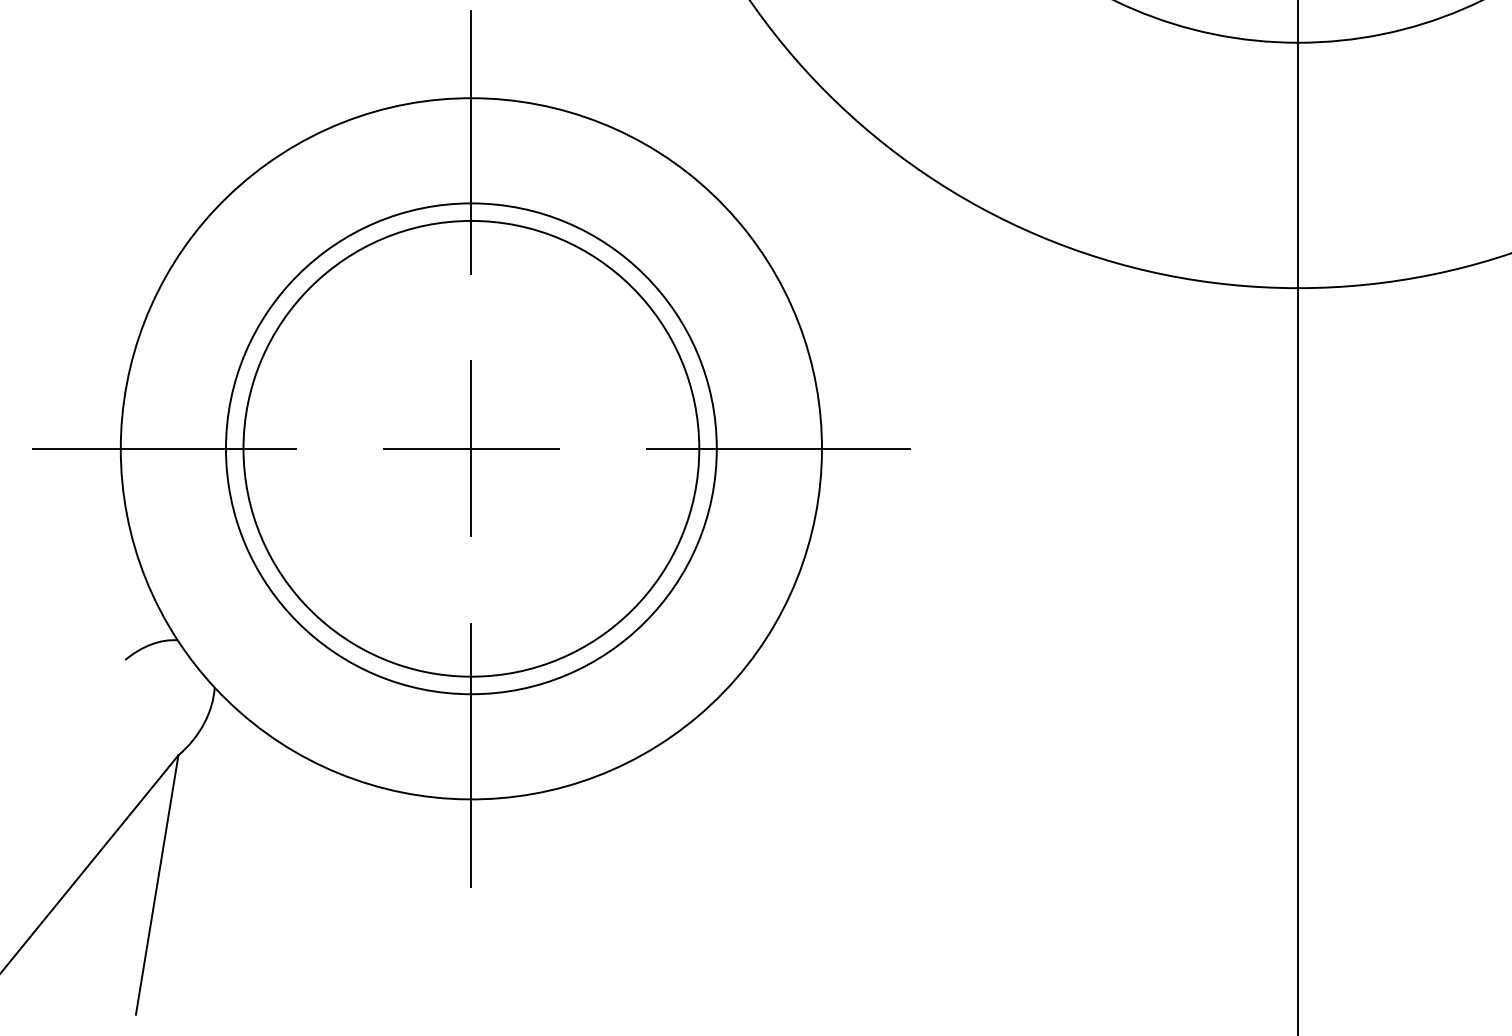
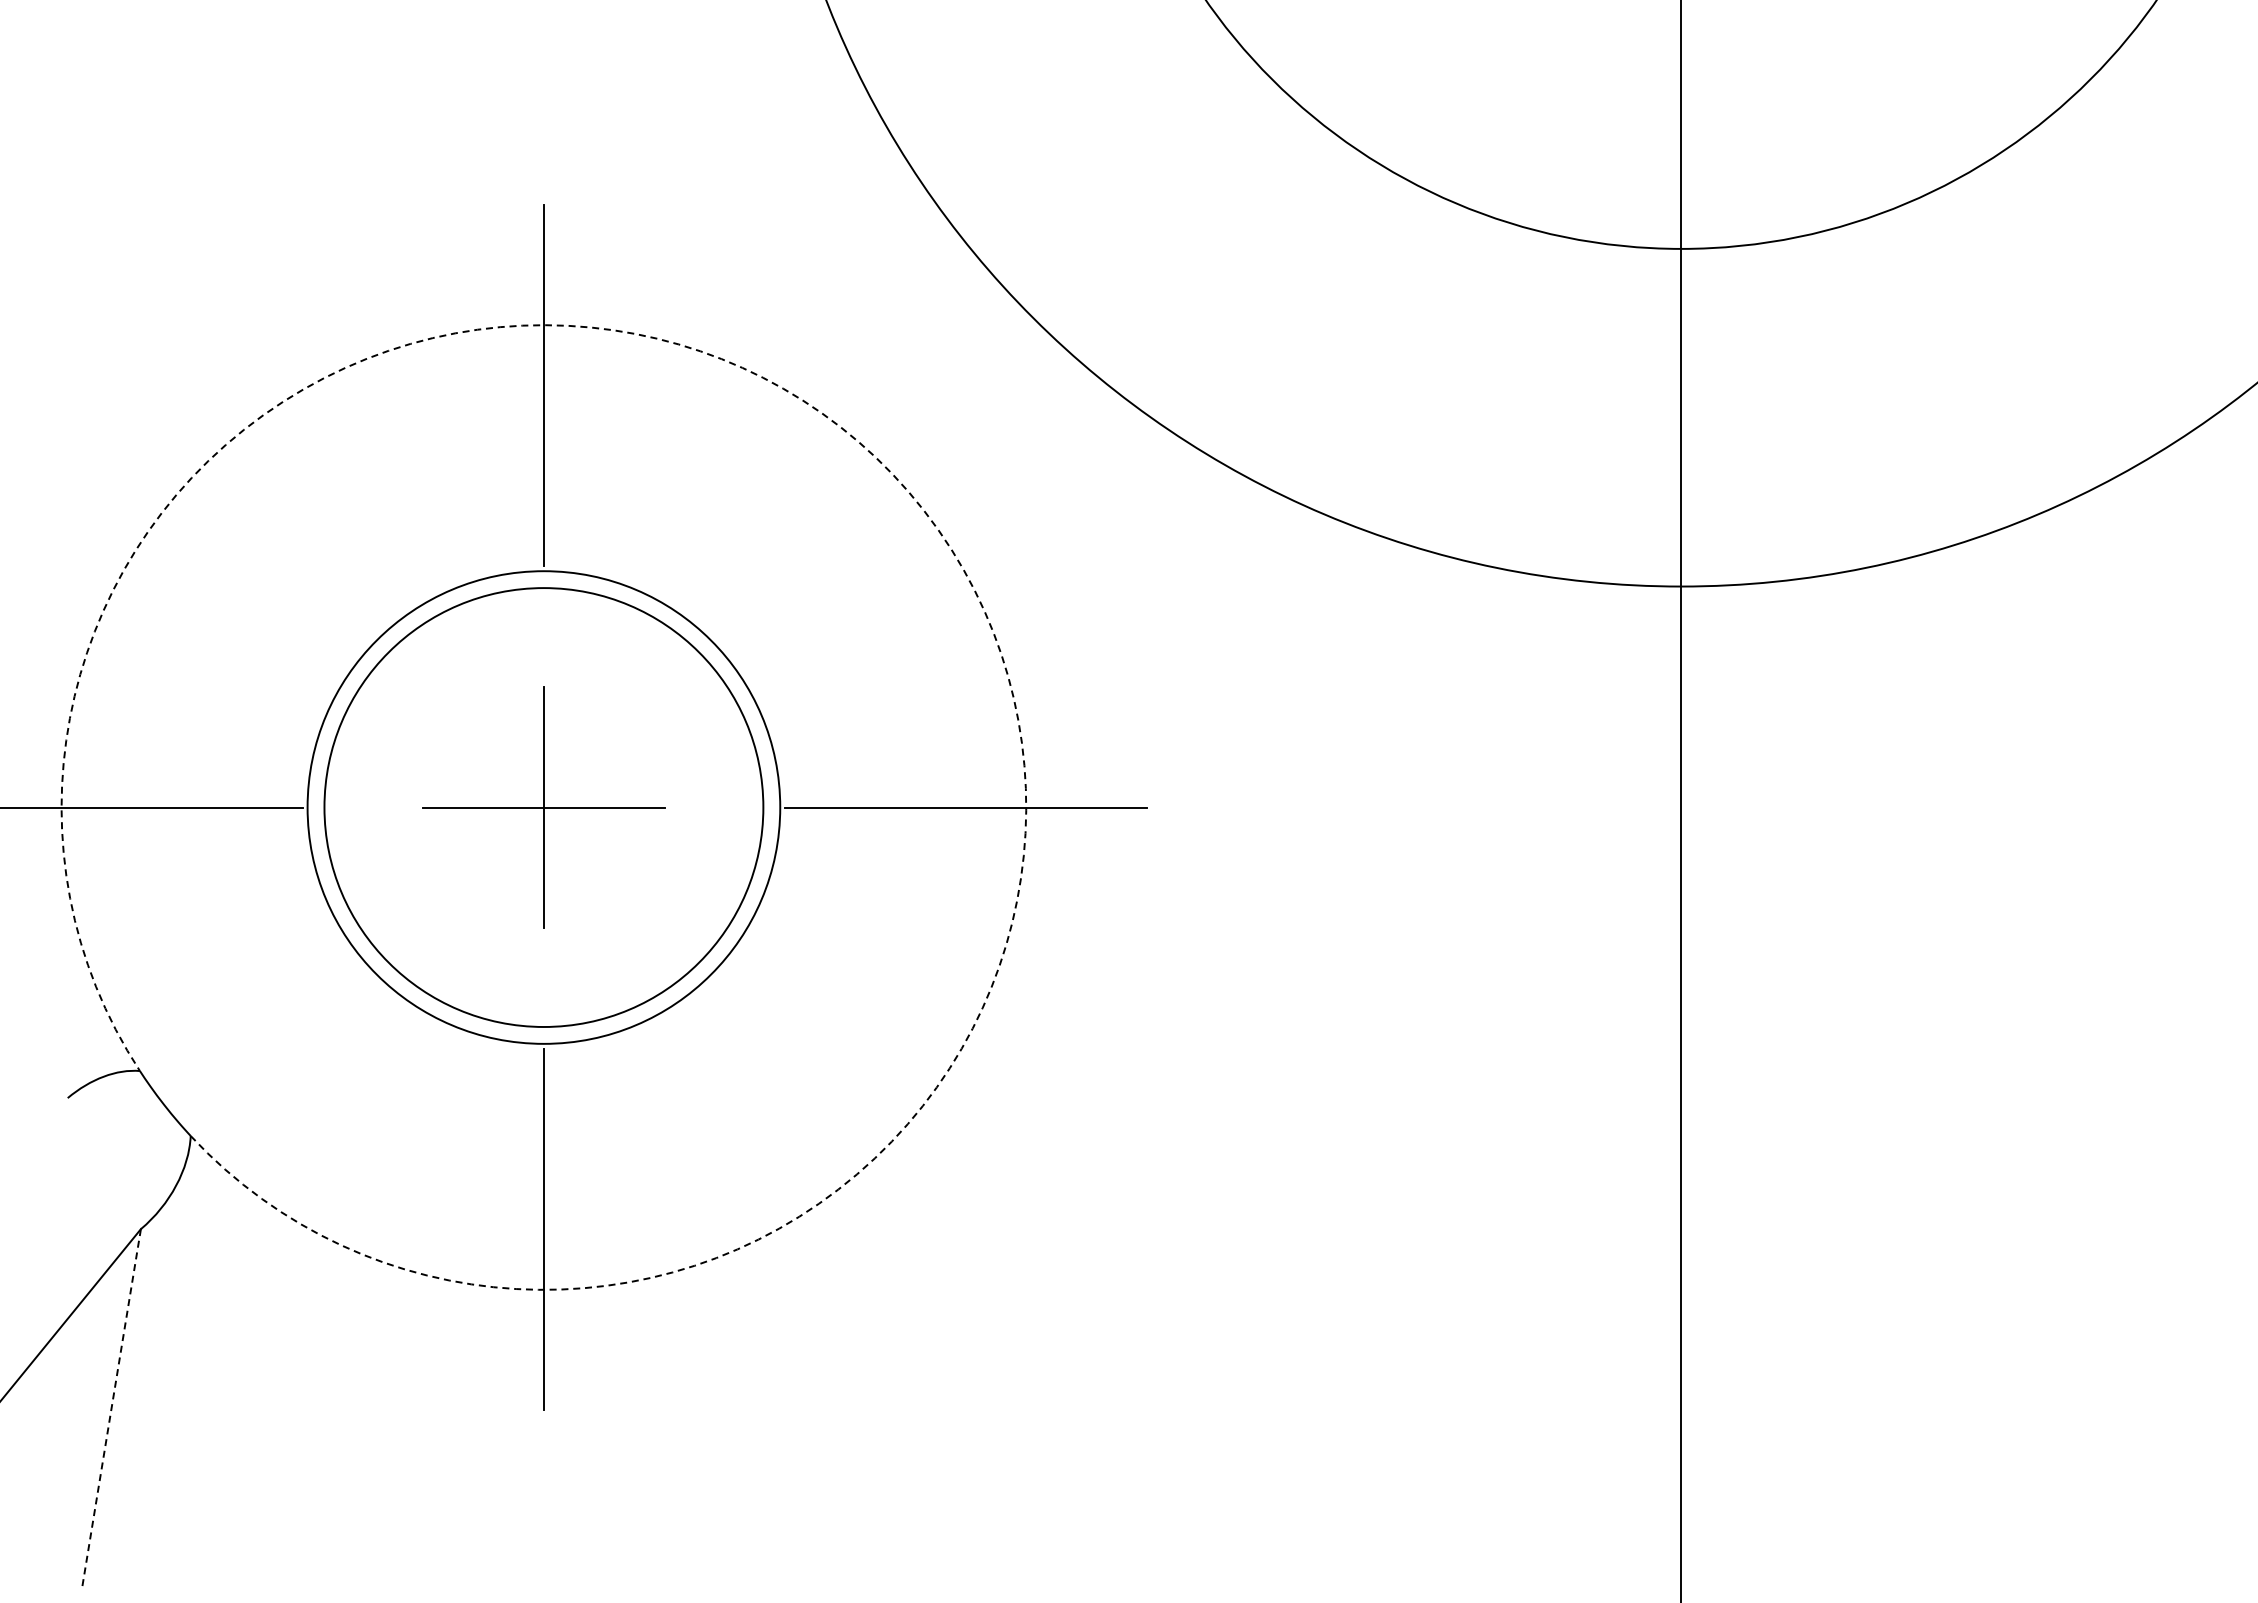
arc: (747, 232) -> (923, 510), solid -> dashed
circle: (471, 448) -> (543, 807), size x0.7
circle: (471, 448) -> (543, 807), size x0.7
line: (157, 884) -> (111, 1407), solid -> dashed

